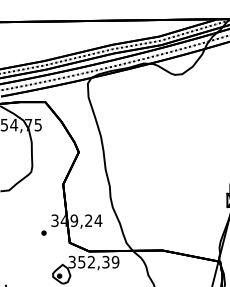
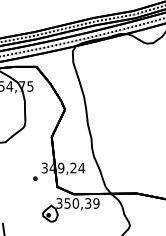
text: (91, 262) -> (75, 203), 352,39 -> 350,39

